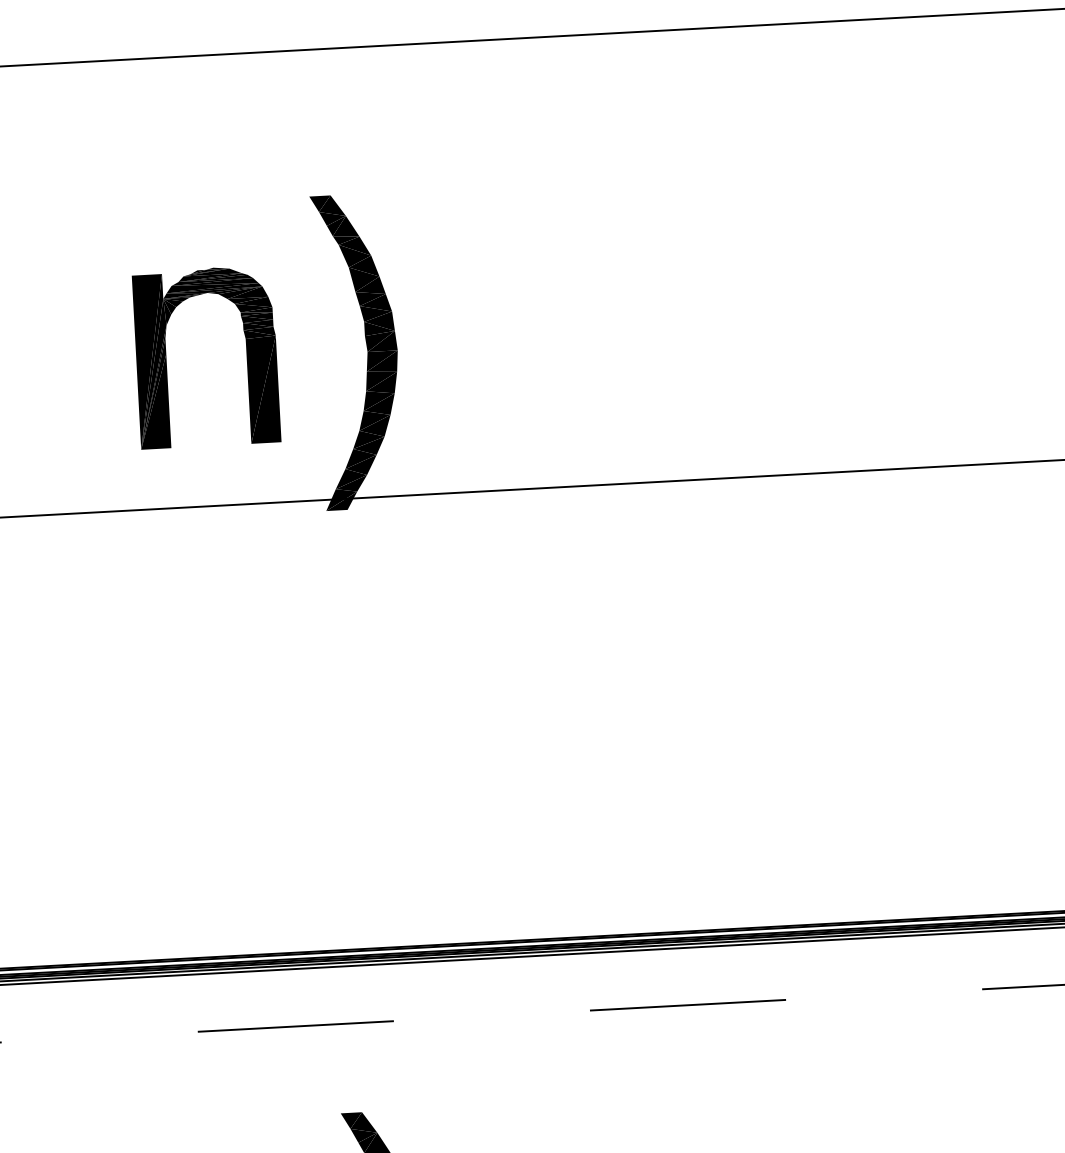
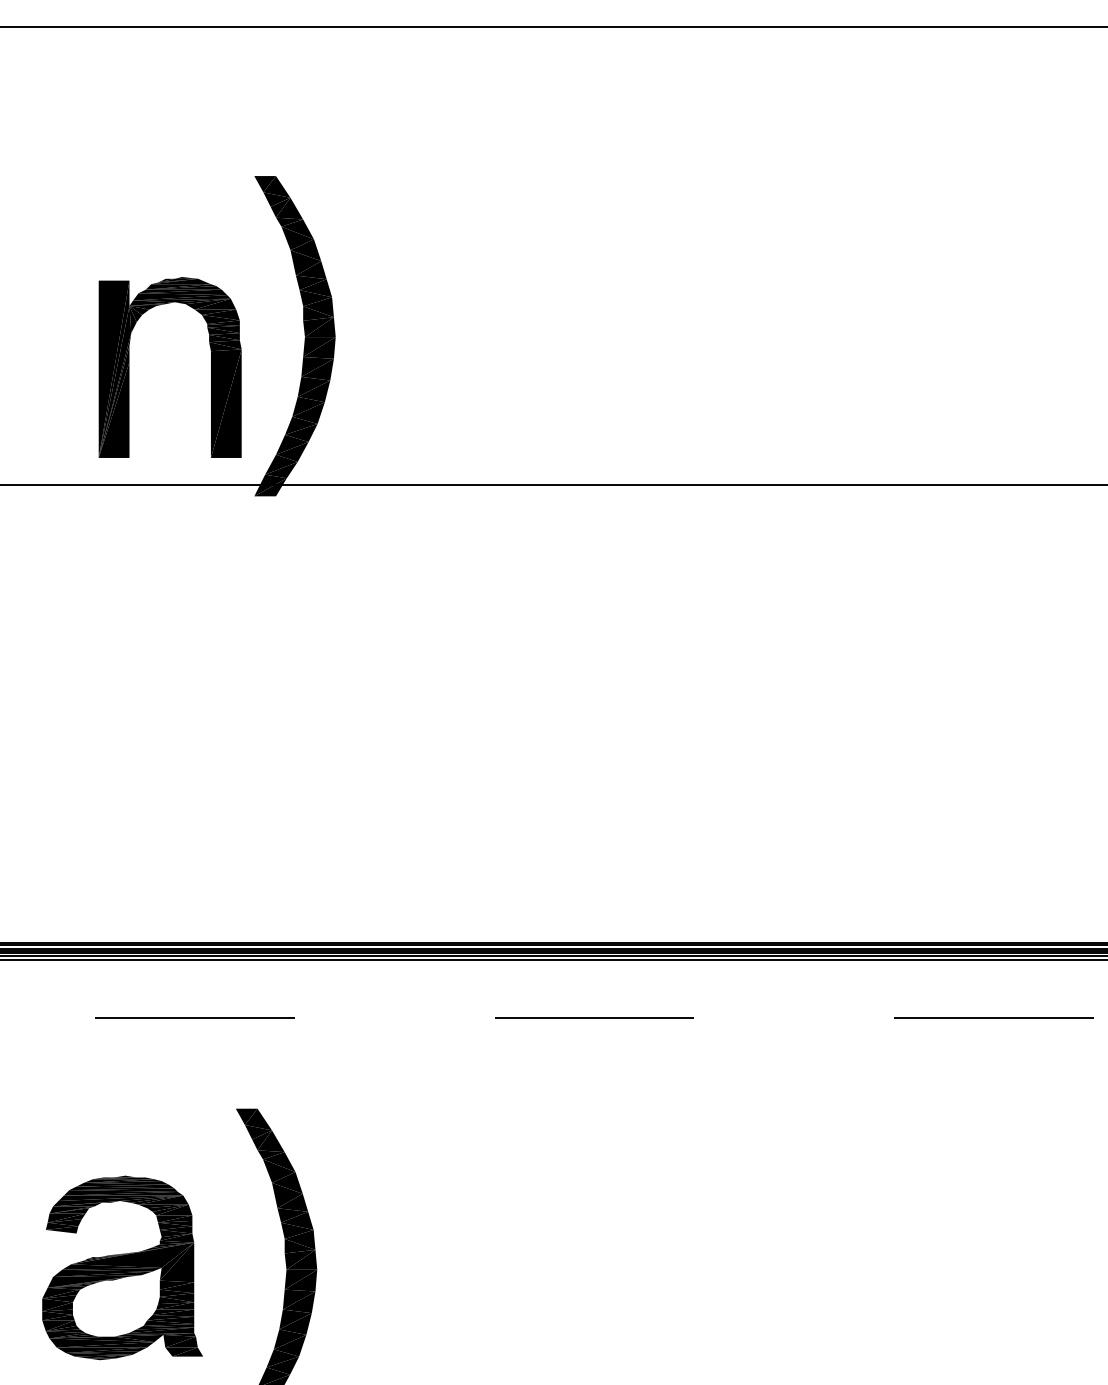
part: (166, 359) -> (129, 367), moved

